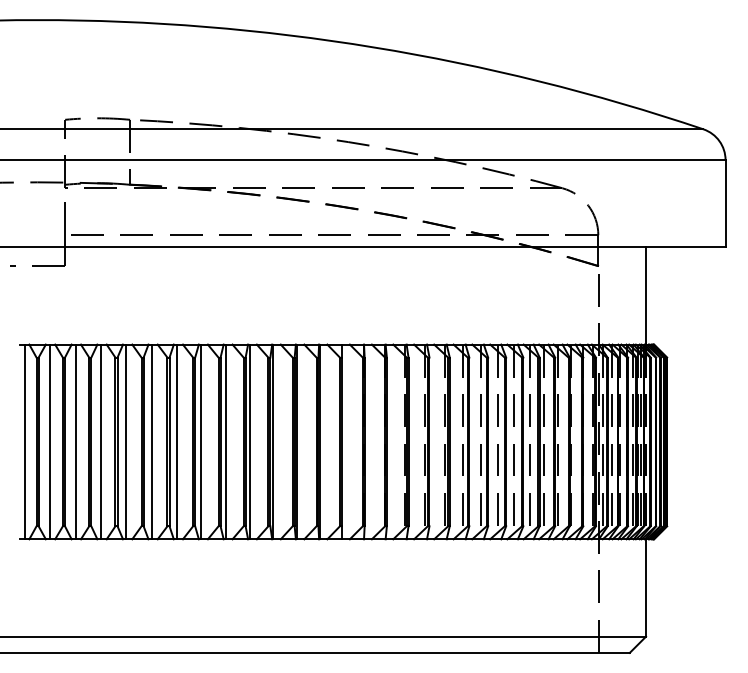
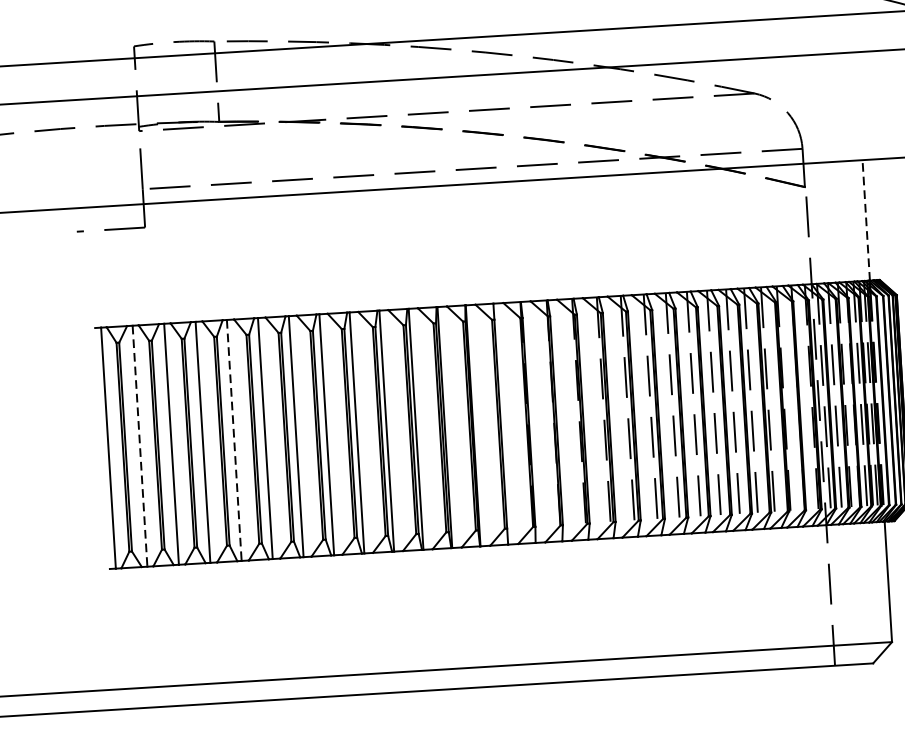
line: (646, 295) -> (866, 219), solid -> dashed
line: (50, 442) -> (140, 446), solid -> dashed
line: (126, 442) -> (234, 441), solid -> dashed

